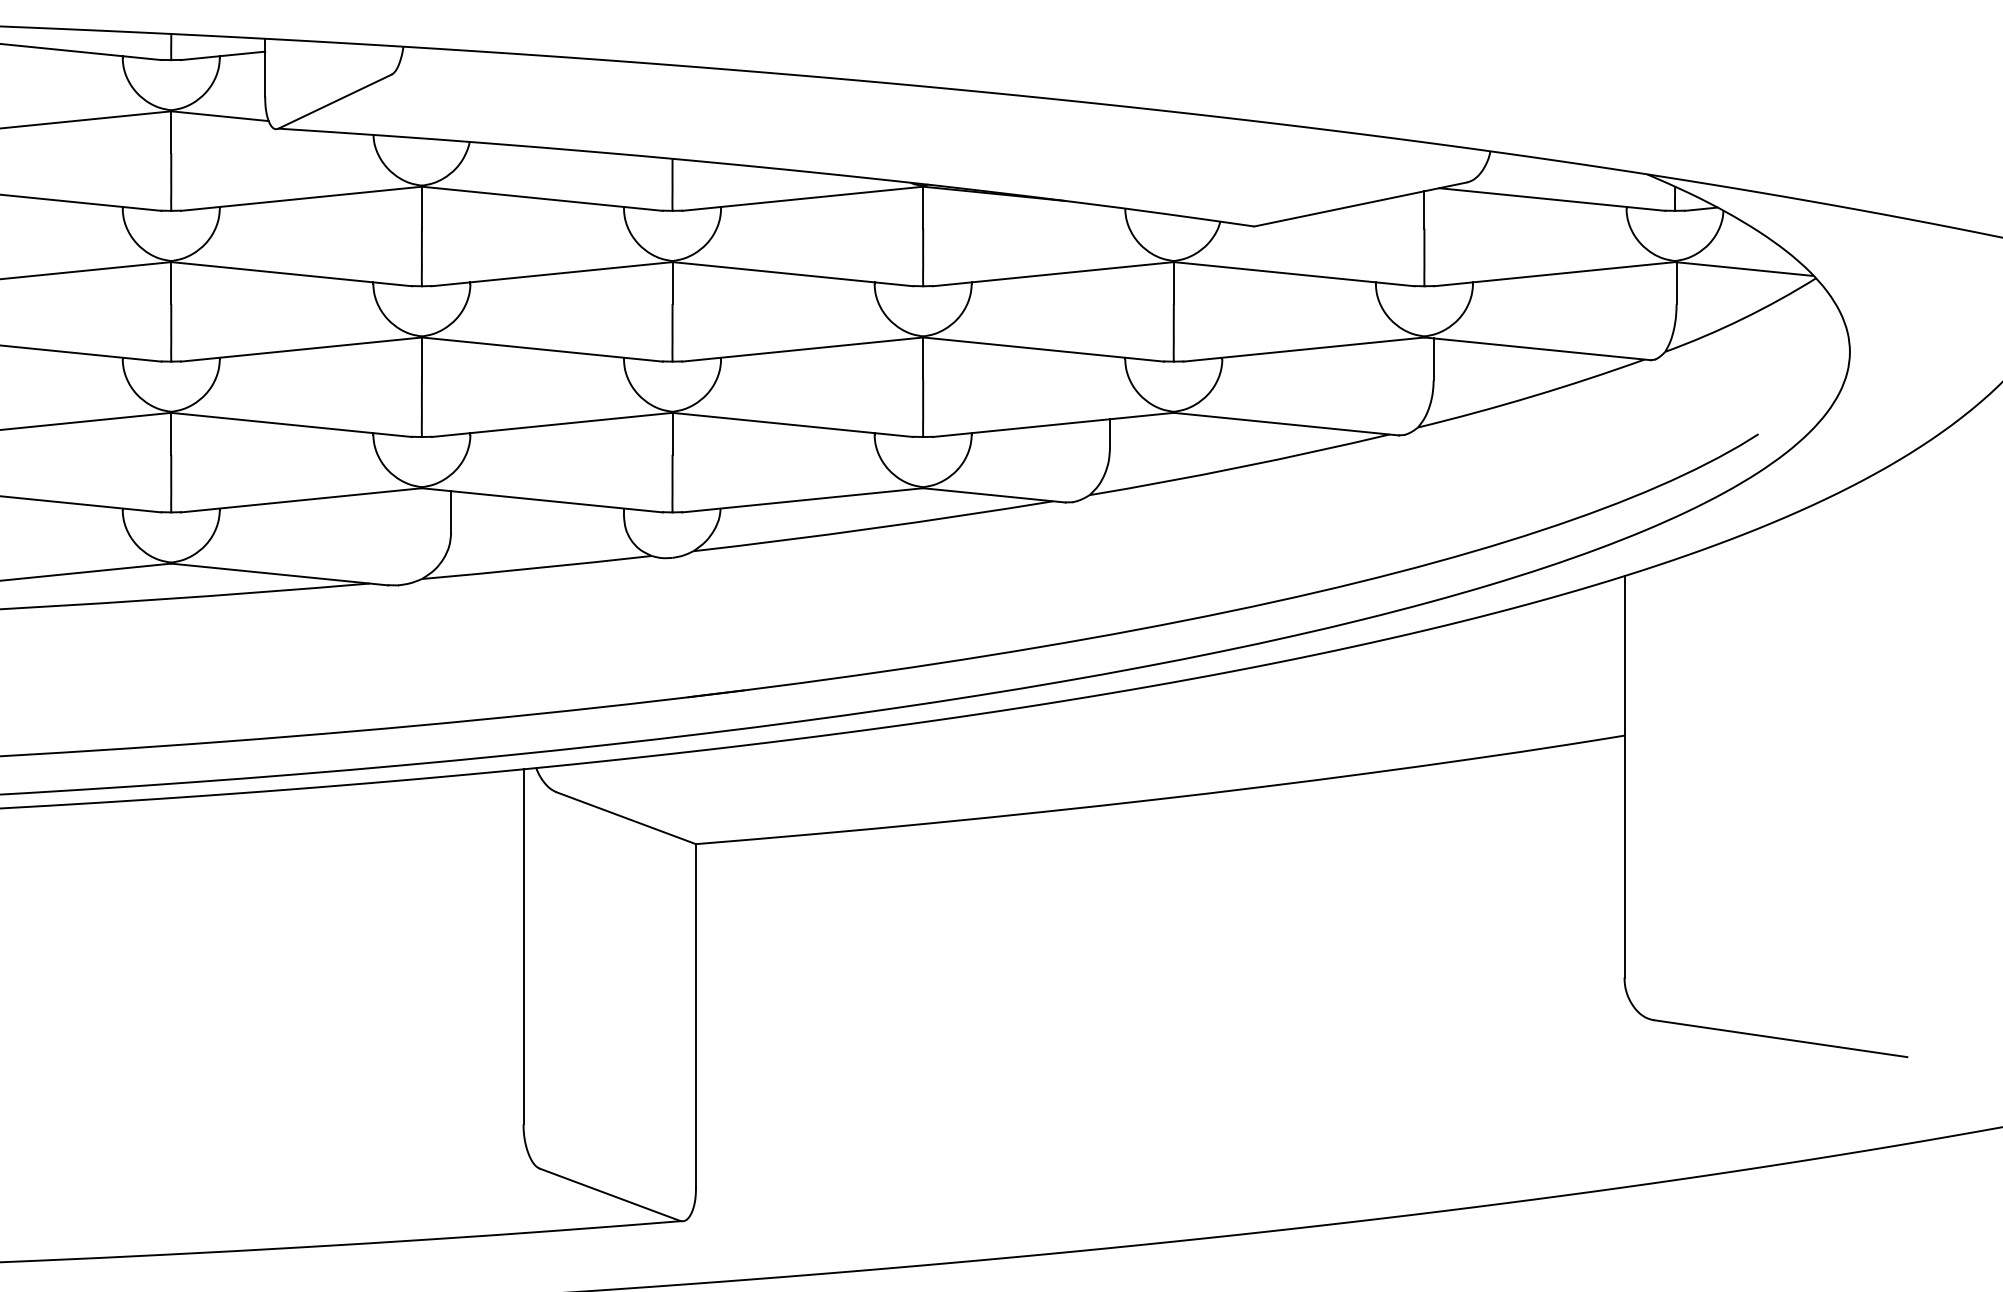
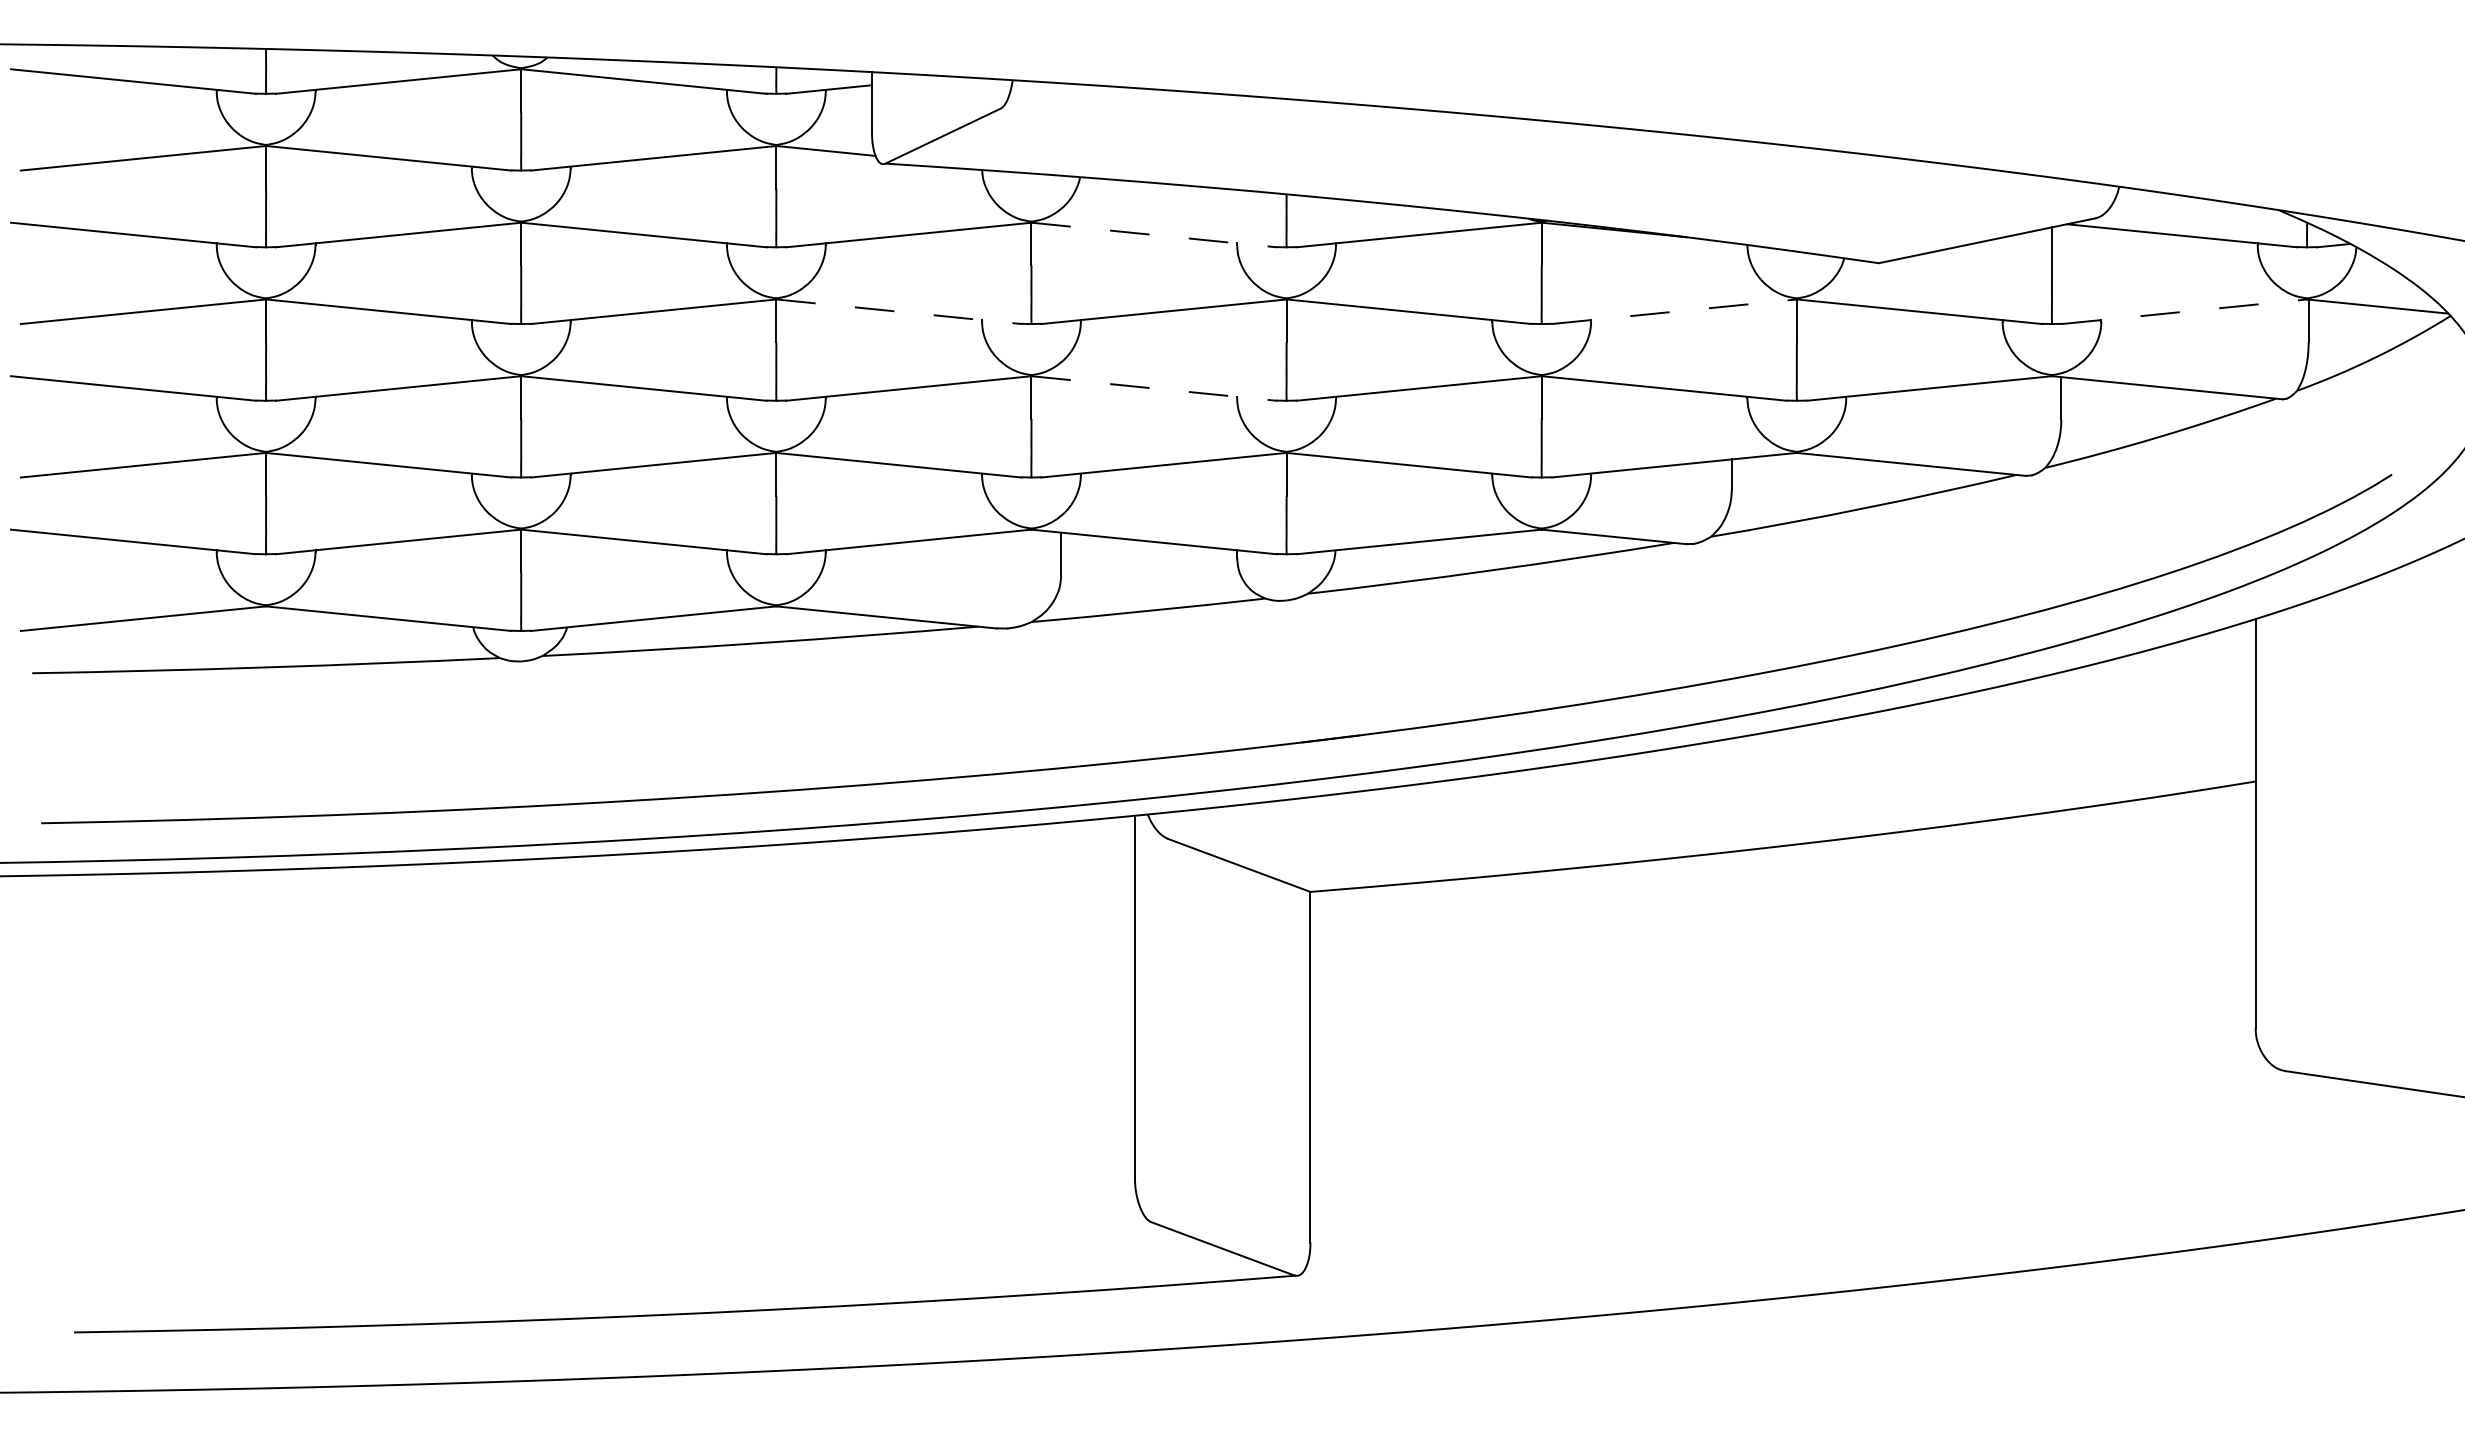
line: (542, 199) -> (1154, 235), solid -> dashed
line: (292, 273) -> (899, 311), solid -> dashed
line: (1053, 273) -> (1674, 311), solid -> dashed
line: (1554, 273) -> (2184, 311), solid -> dashed
line: (542, 349) -> (1154, 388), solid -> dashed

